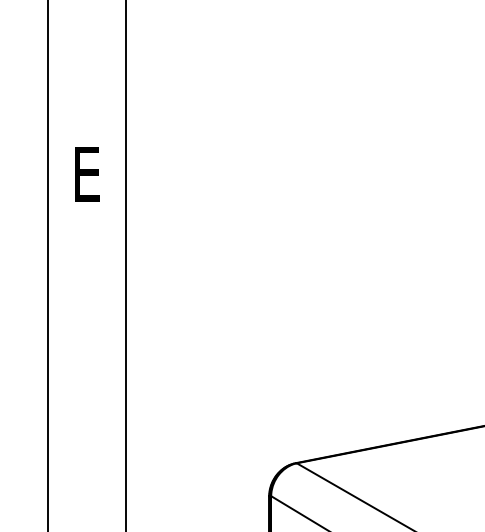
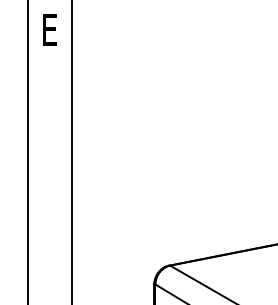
text: (86, 173) -> (49, 29), moved

